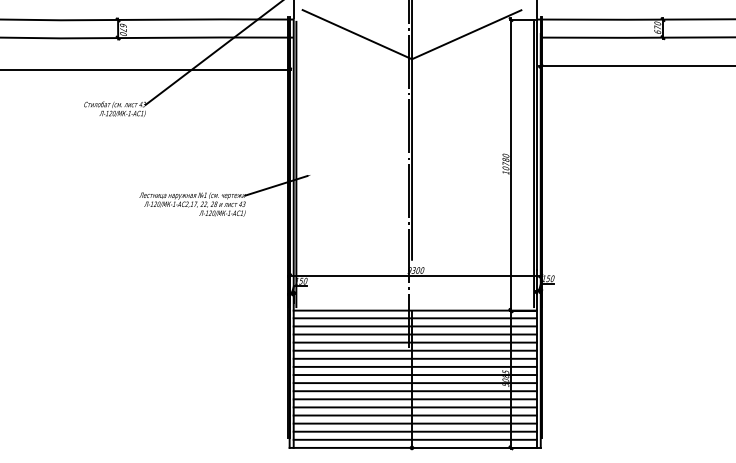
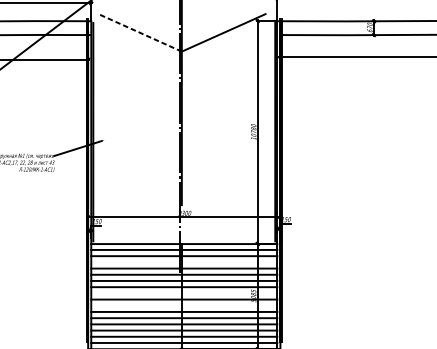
line: (357, 34) -> (140, 32), solid -> dashed
line: (414, 334) -> (183, 262), removed
line: (414, 375) -> (183, 293), removed
line: (414, 391) -> (183, 305), removed

